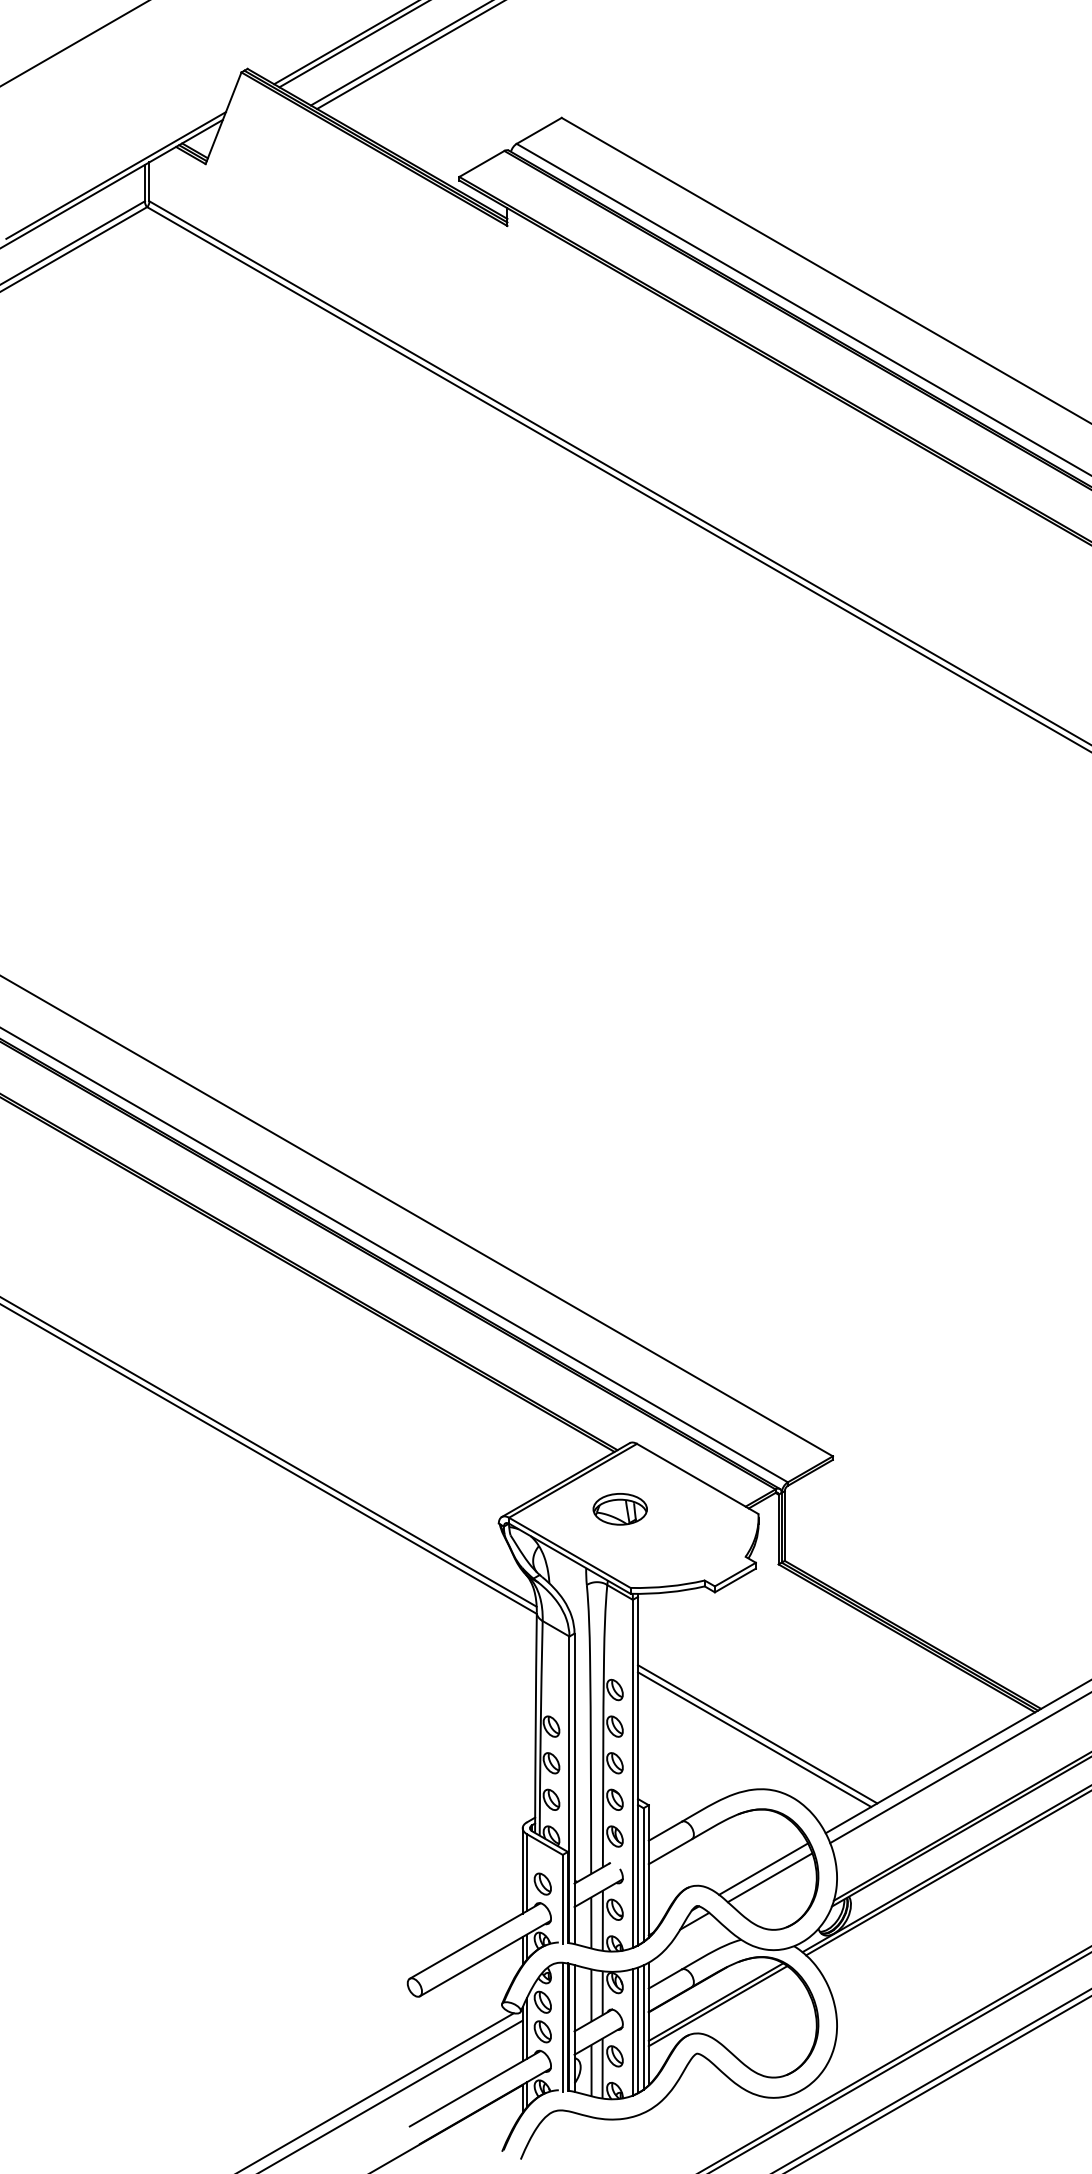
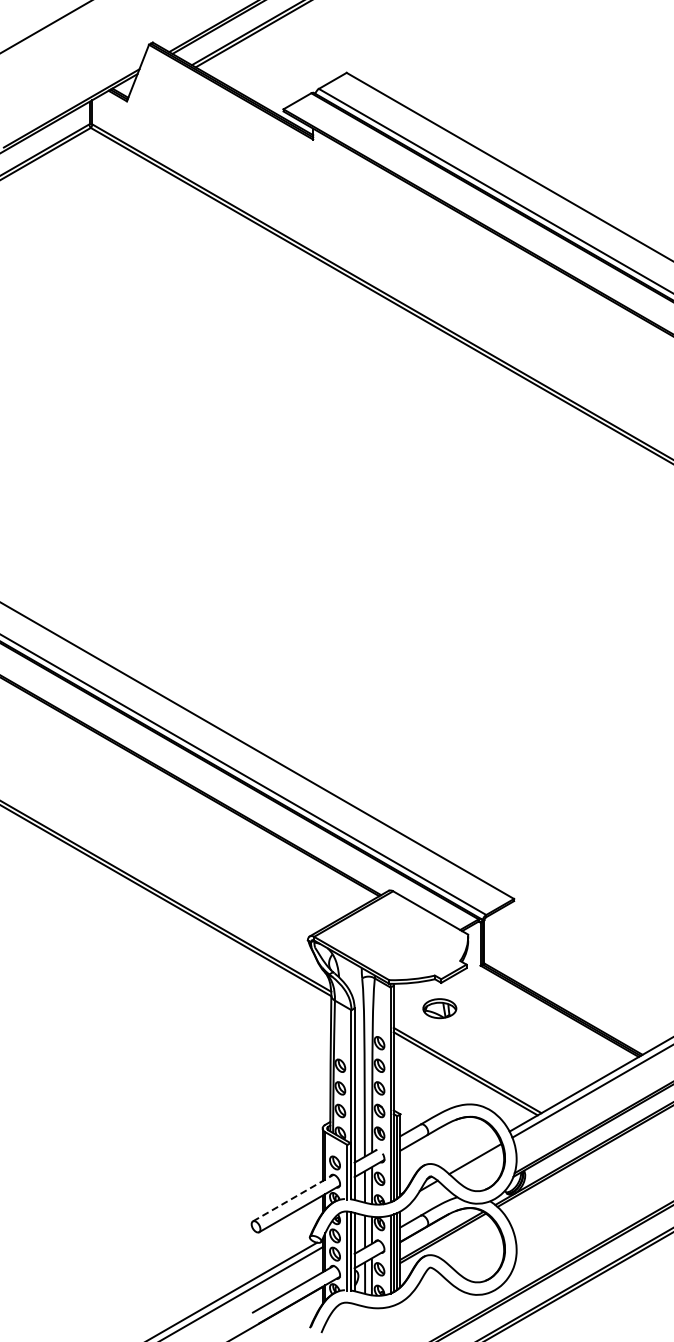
part: (619, 1509) -> (439, 1008), moved
line: (762, 1868) -> (470, 1153), removed
line: (475, 1941) -> (293, 1198), solid -> dashed

